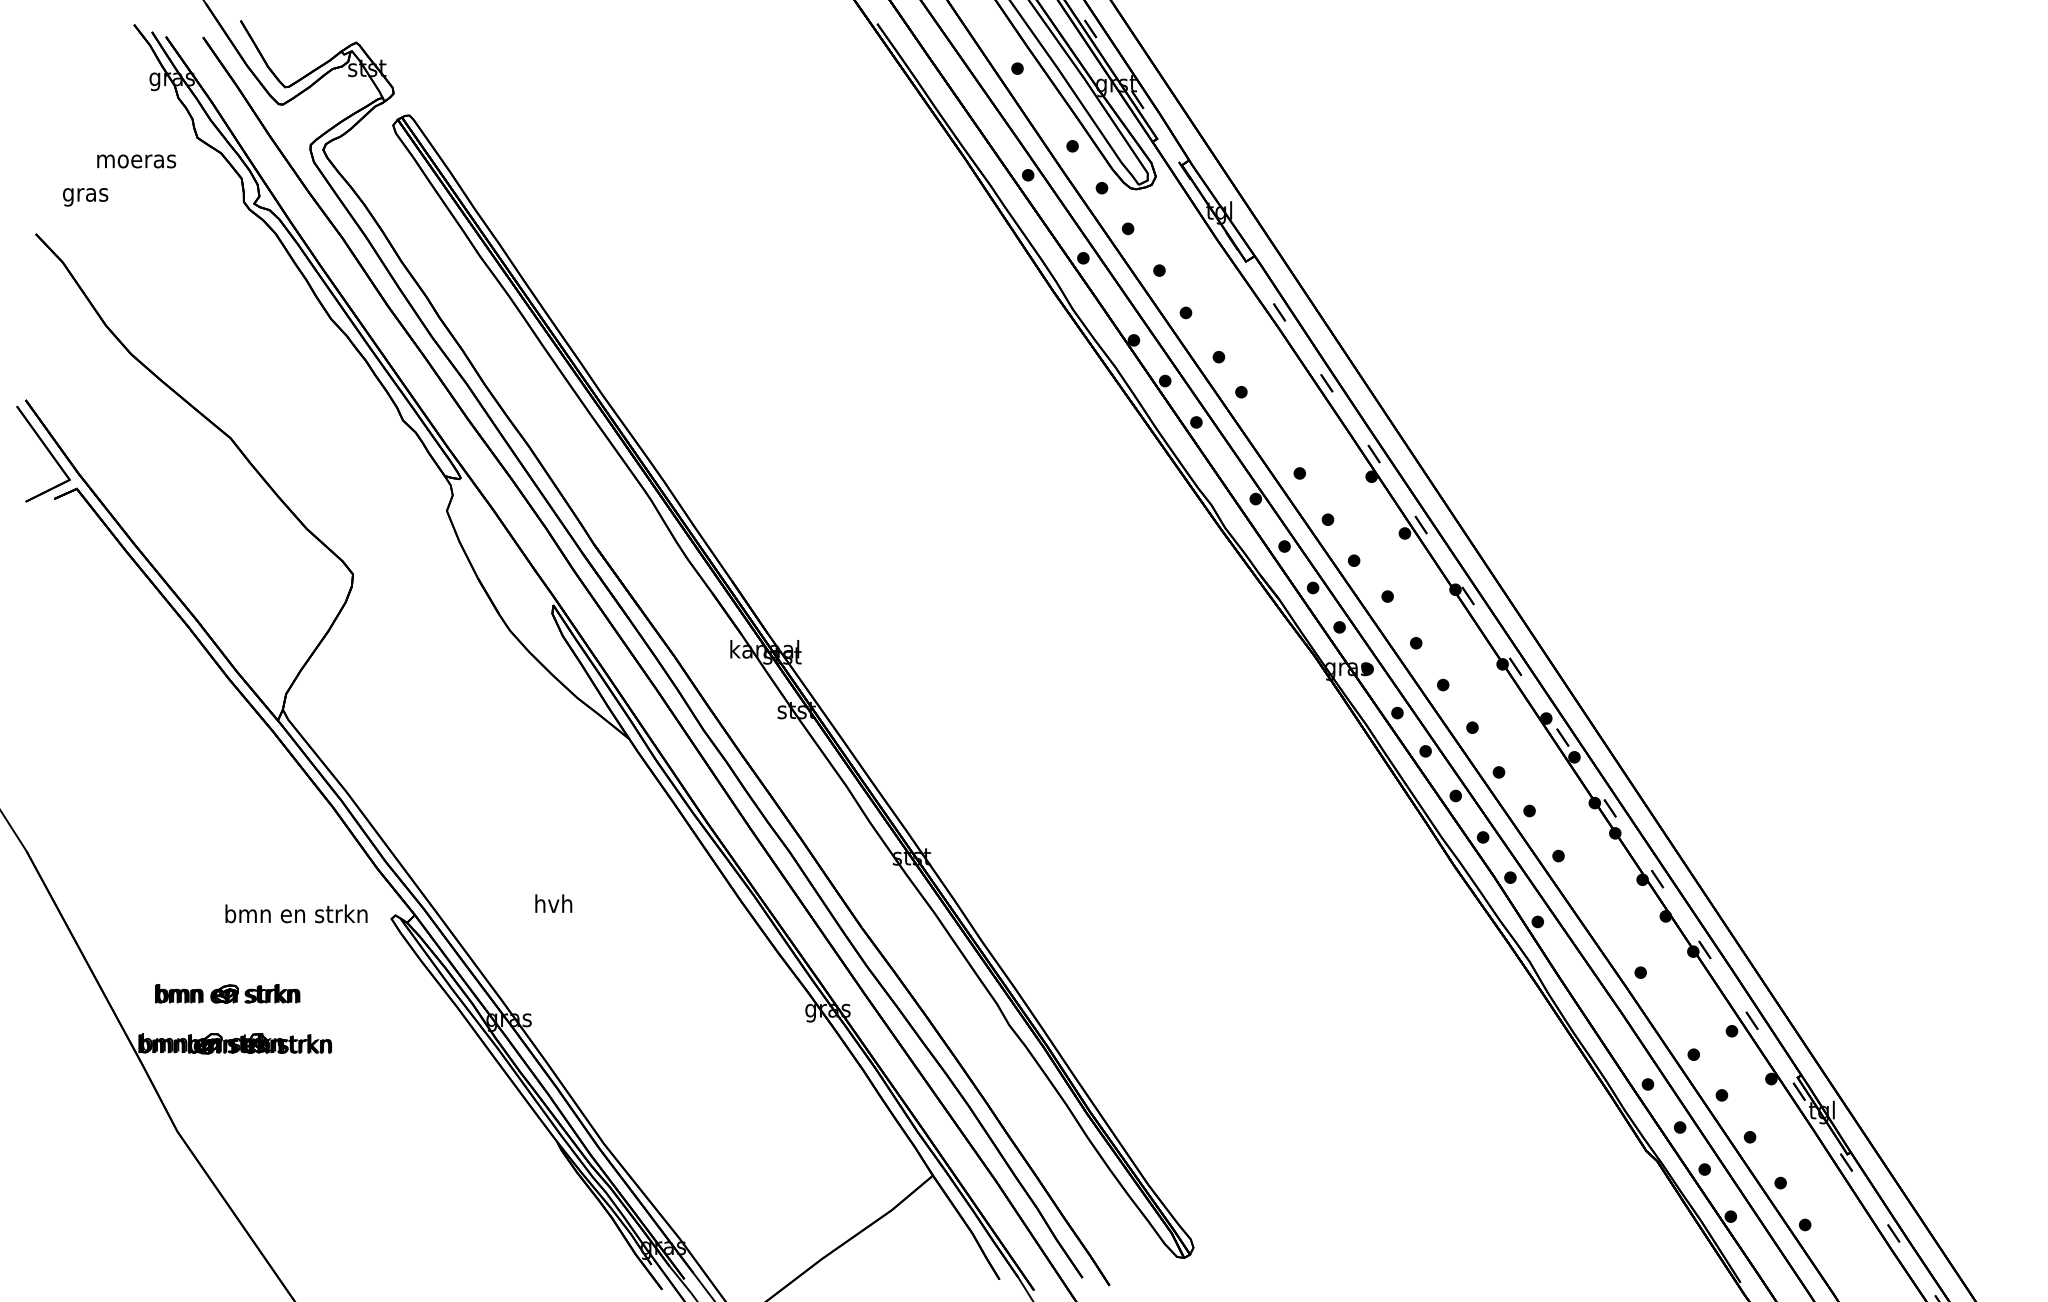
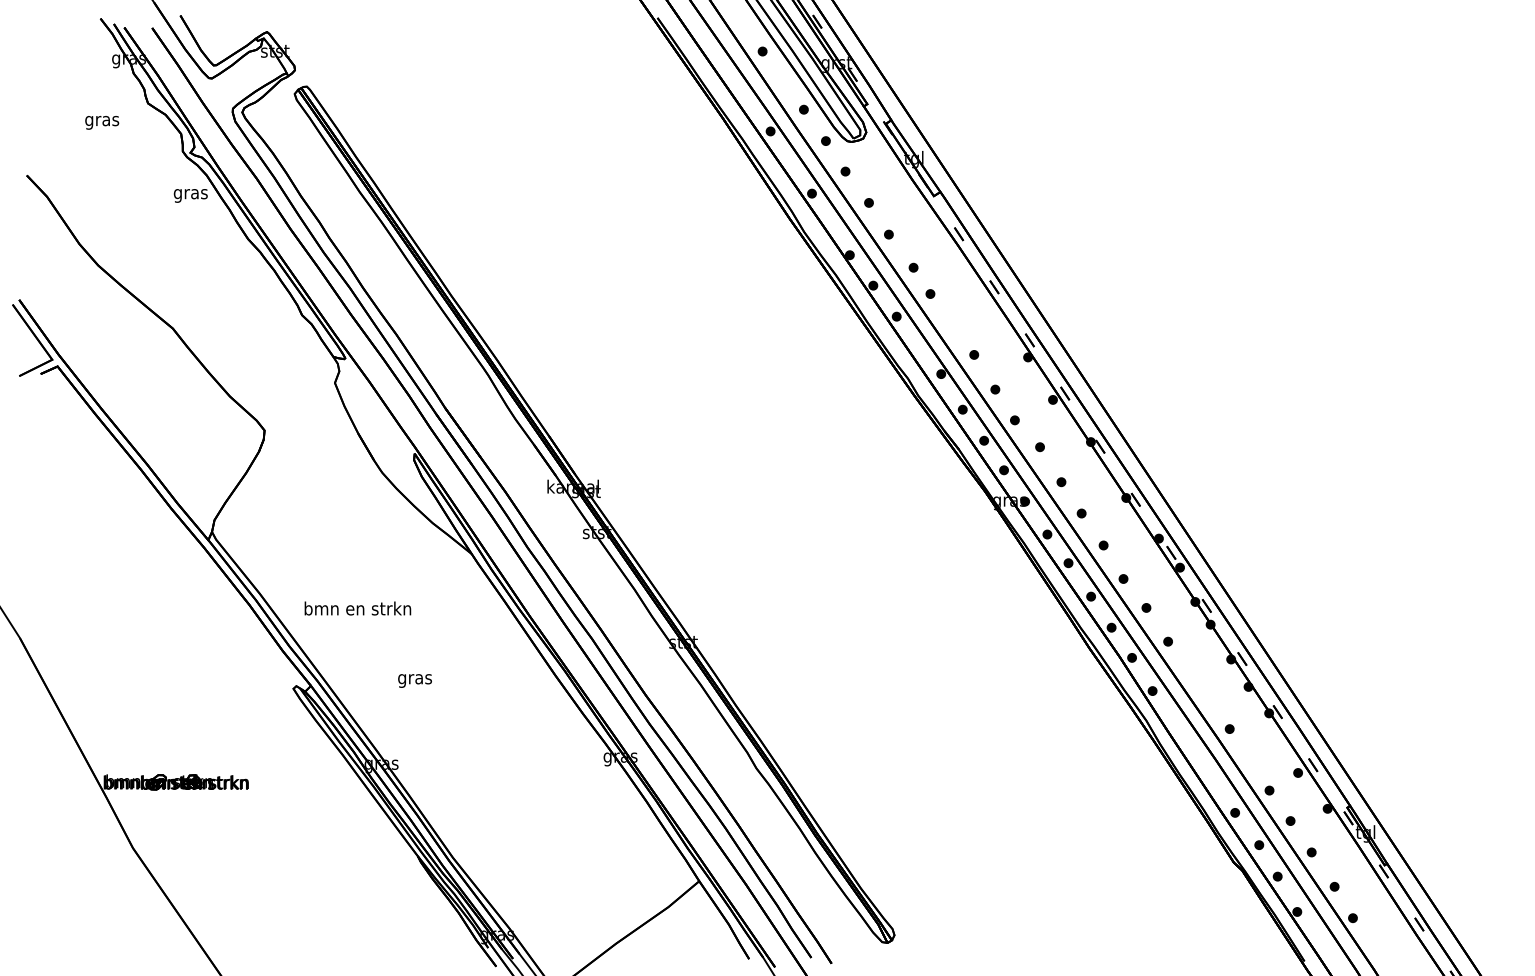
text: (136, 163) -> (102, 122), moeras -> gras
text: (85, 197) -> (190, 196), moved
text: (553, 905) -> (414, 678), hvh -> gras
text: (296, 913) -> (357, 608), moved
part: (227, 993) -> (170, 744), removed

